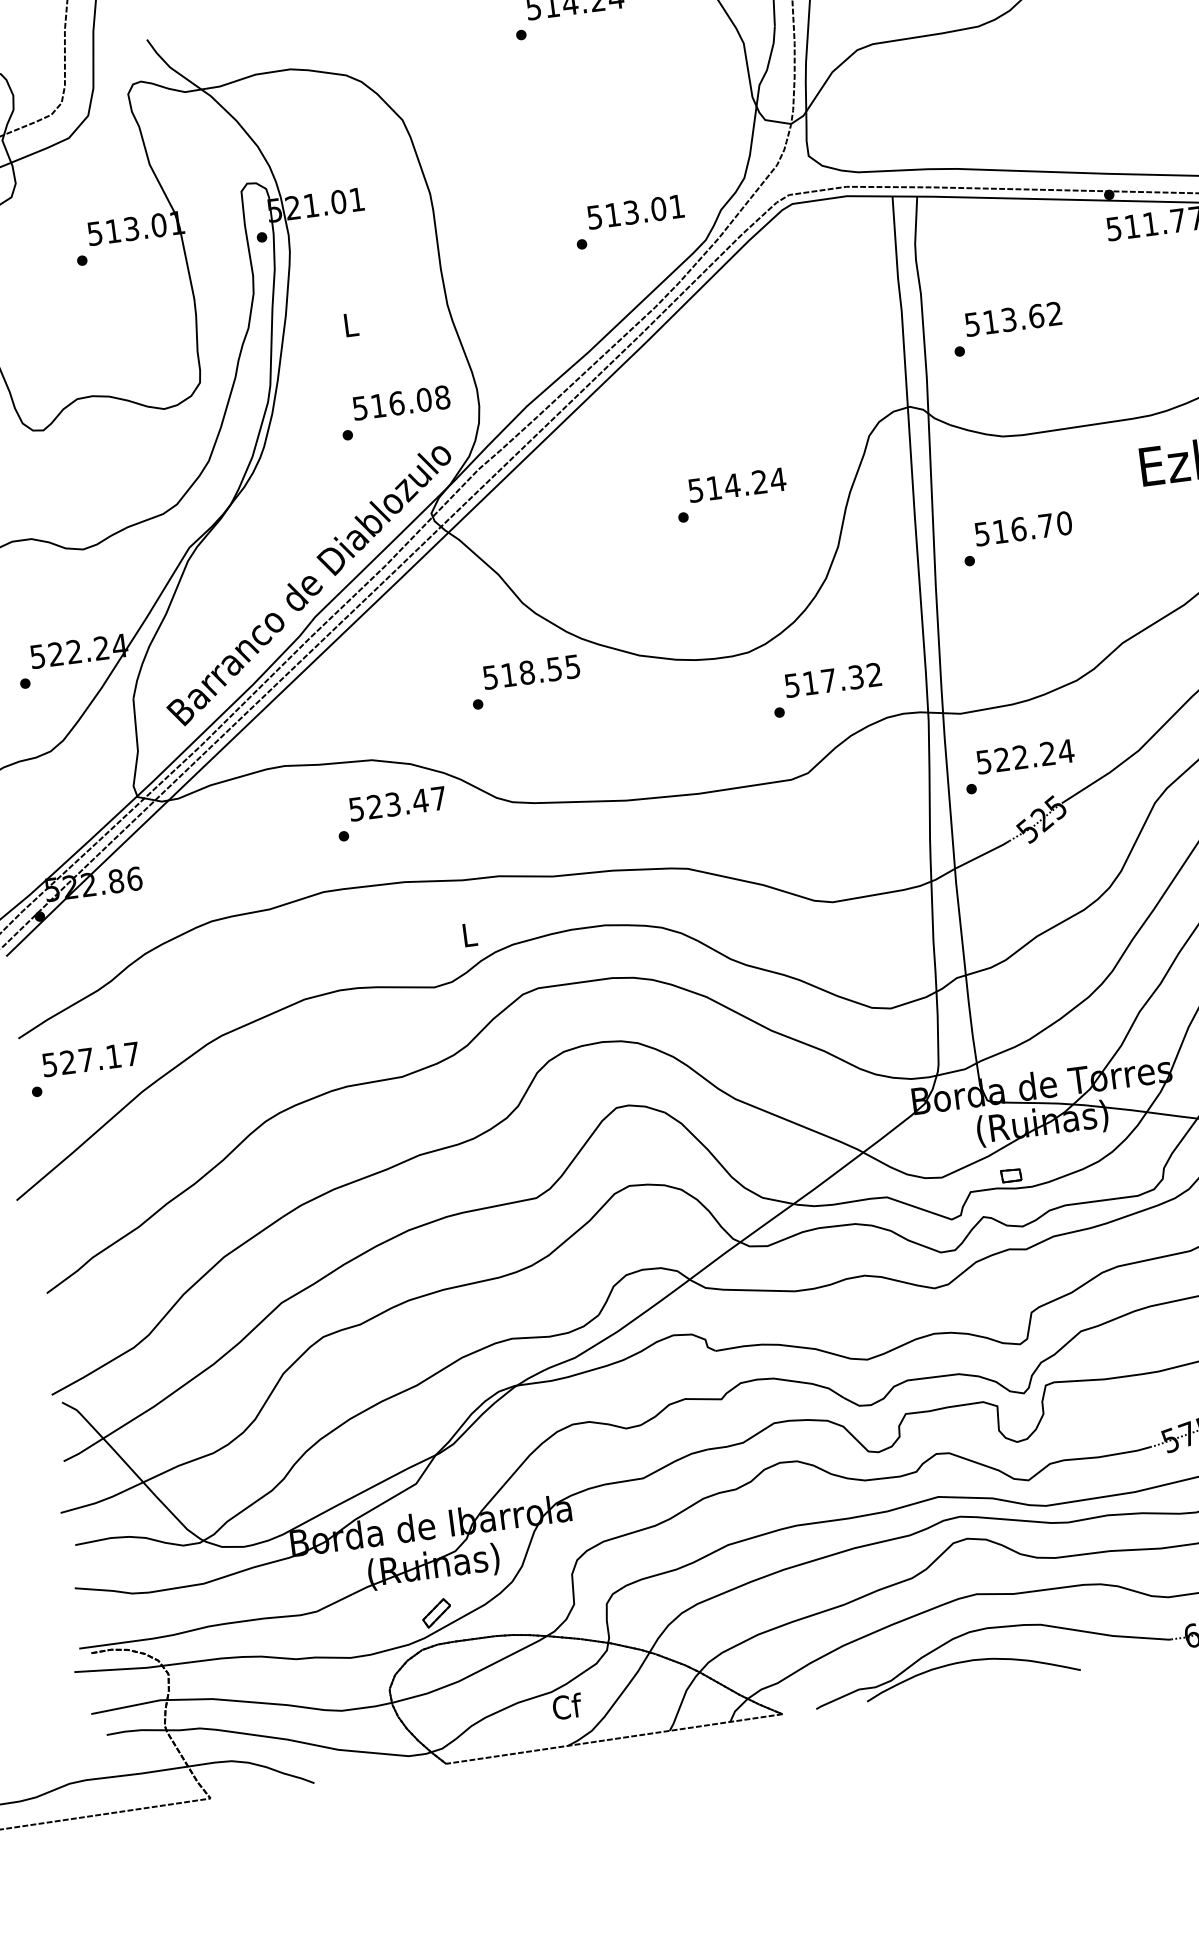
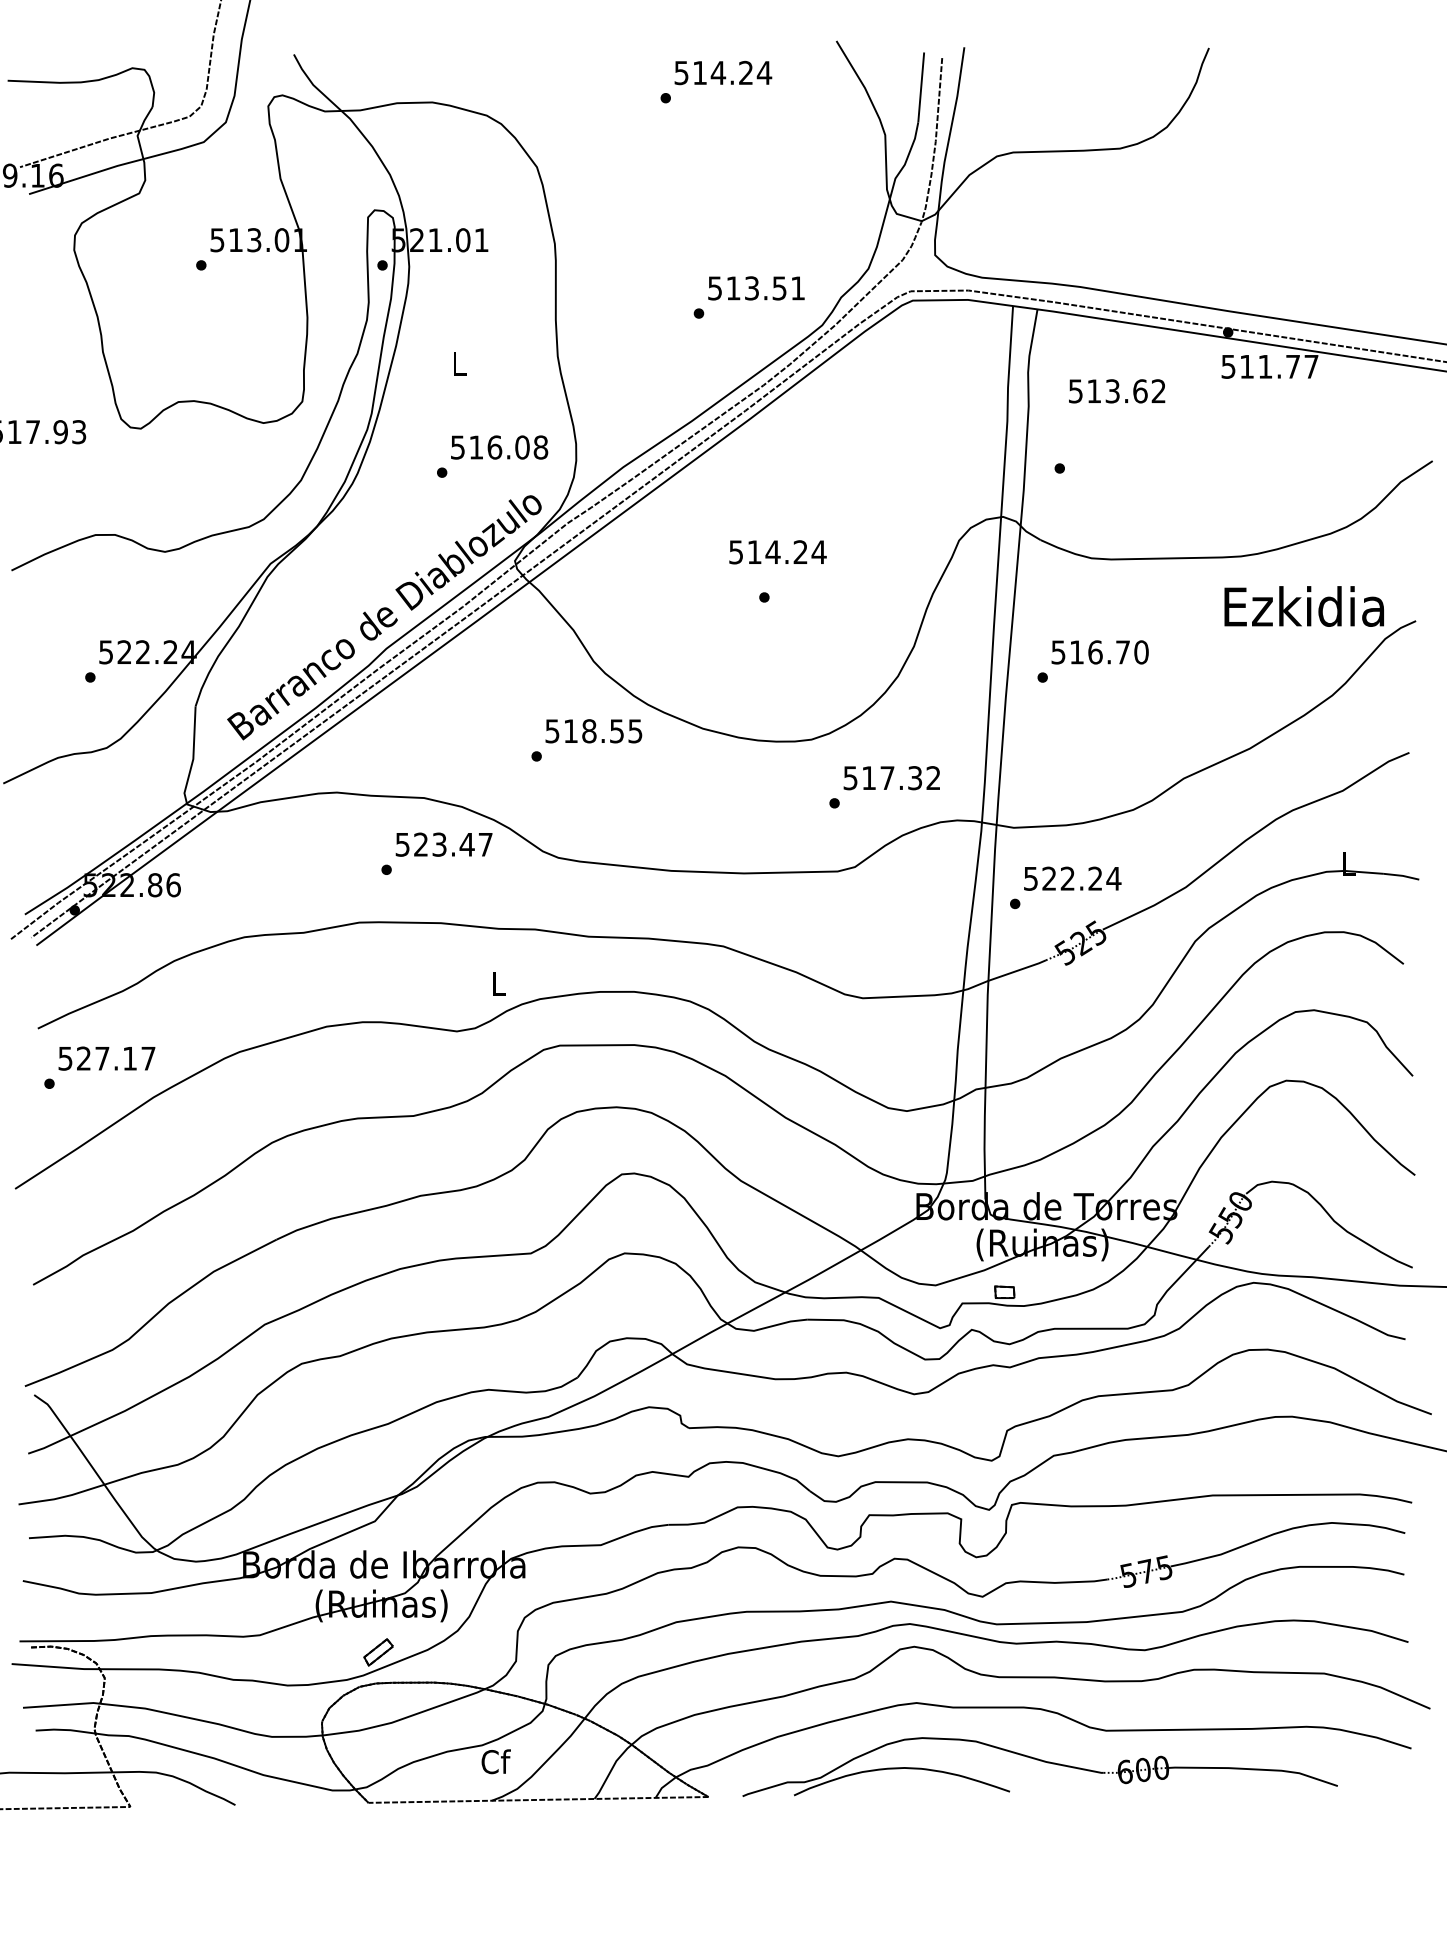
text: (658, 209) -> (779, 288), 513.01 -> 513.51
text: (1013, 319) -> (1117, 391), moved
text: (736, 485) -> (777, 552), moved

